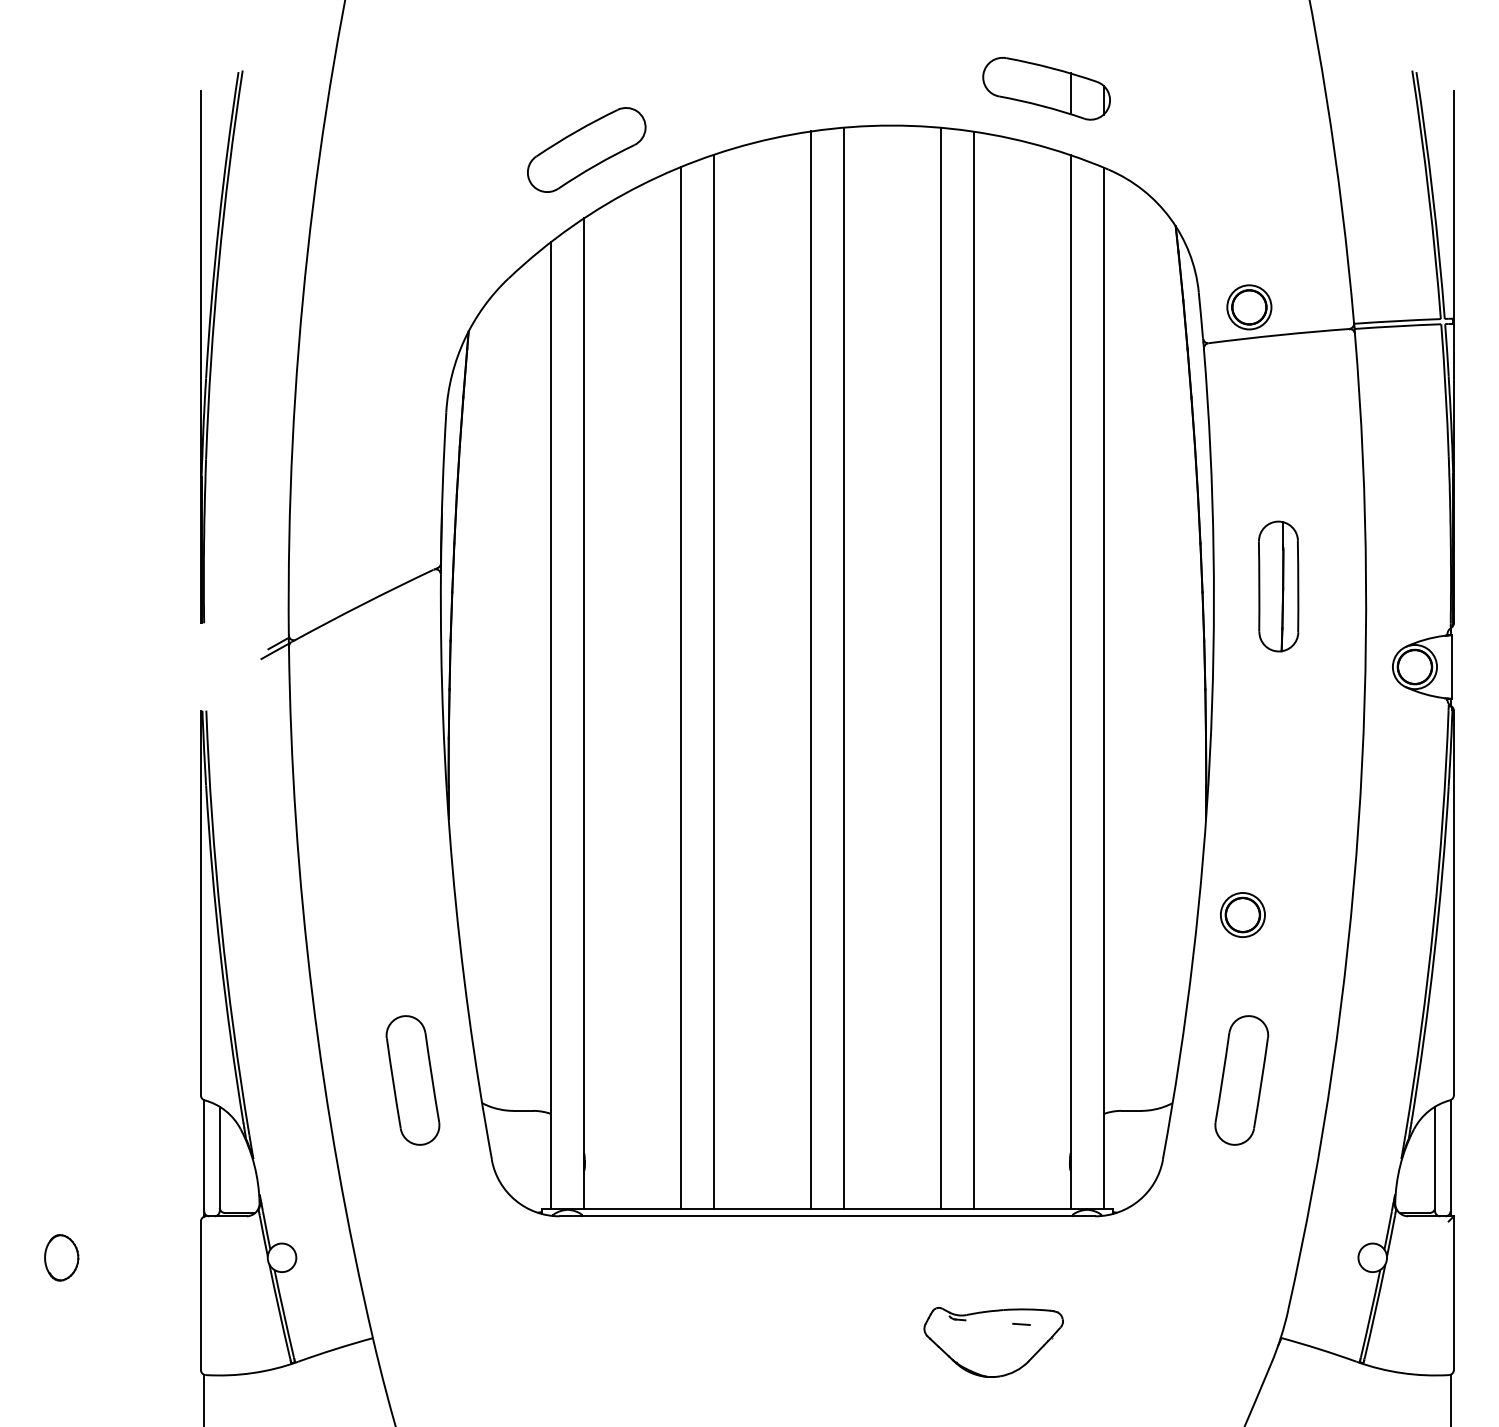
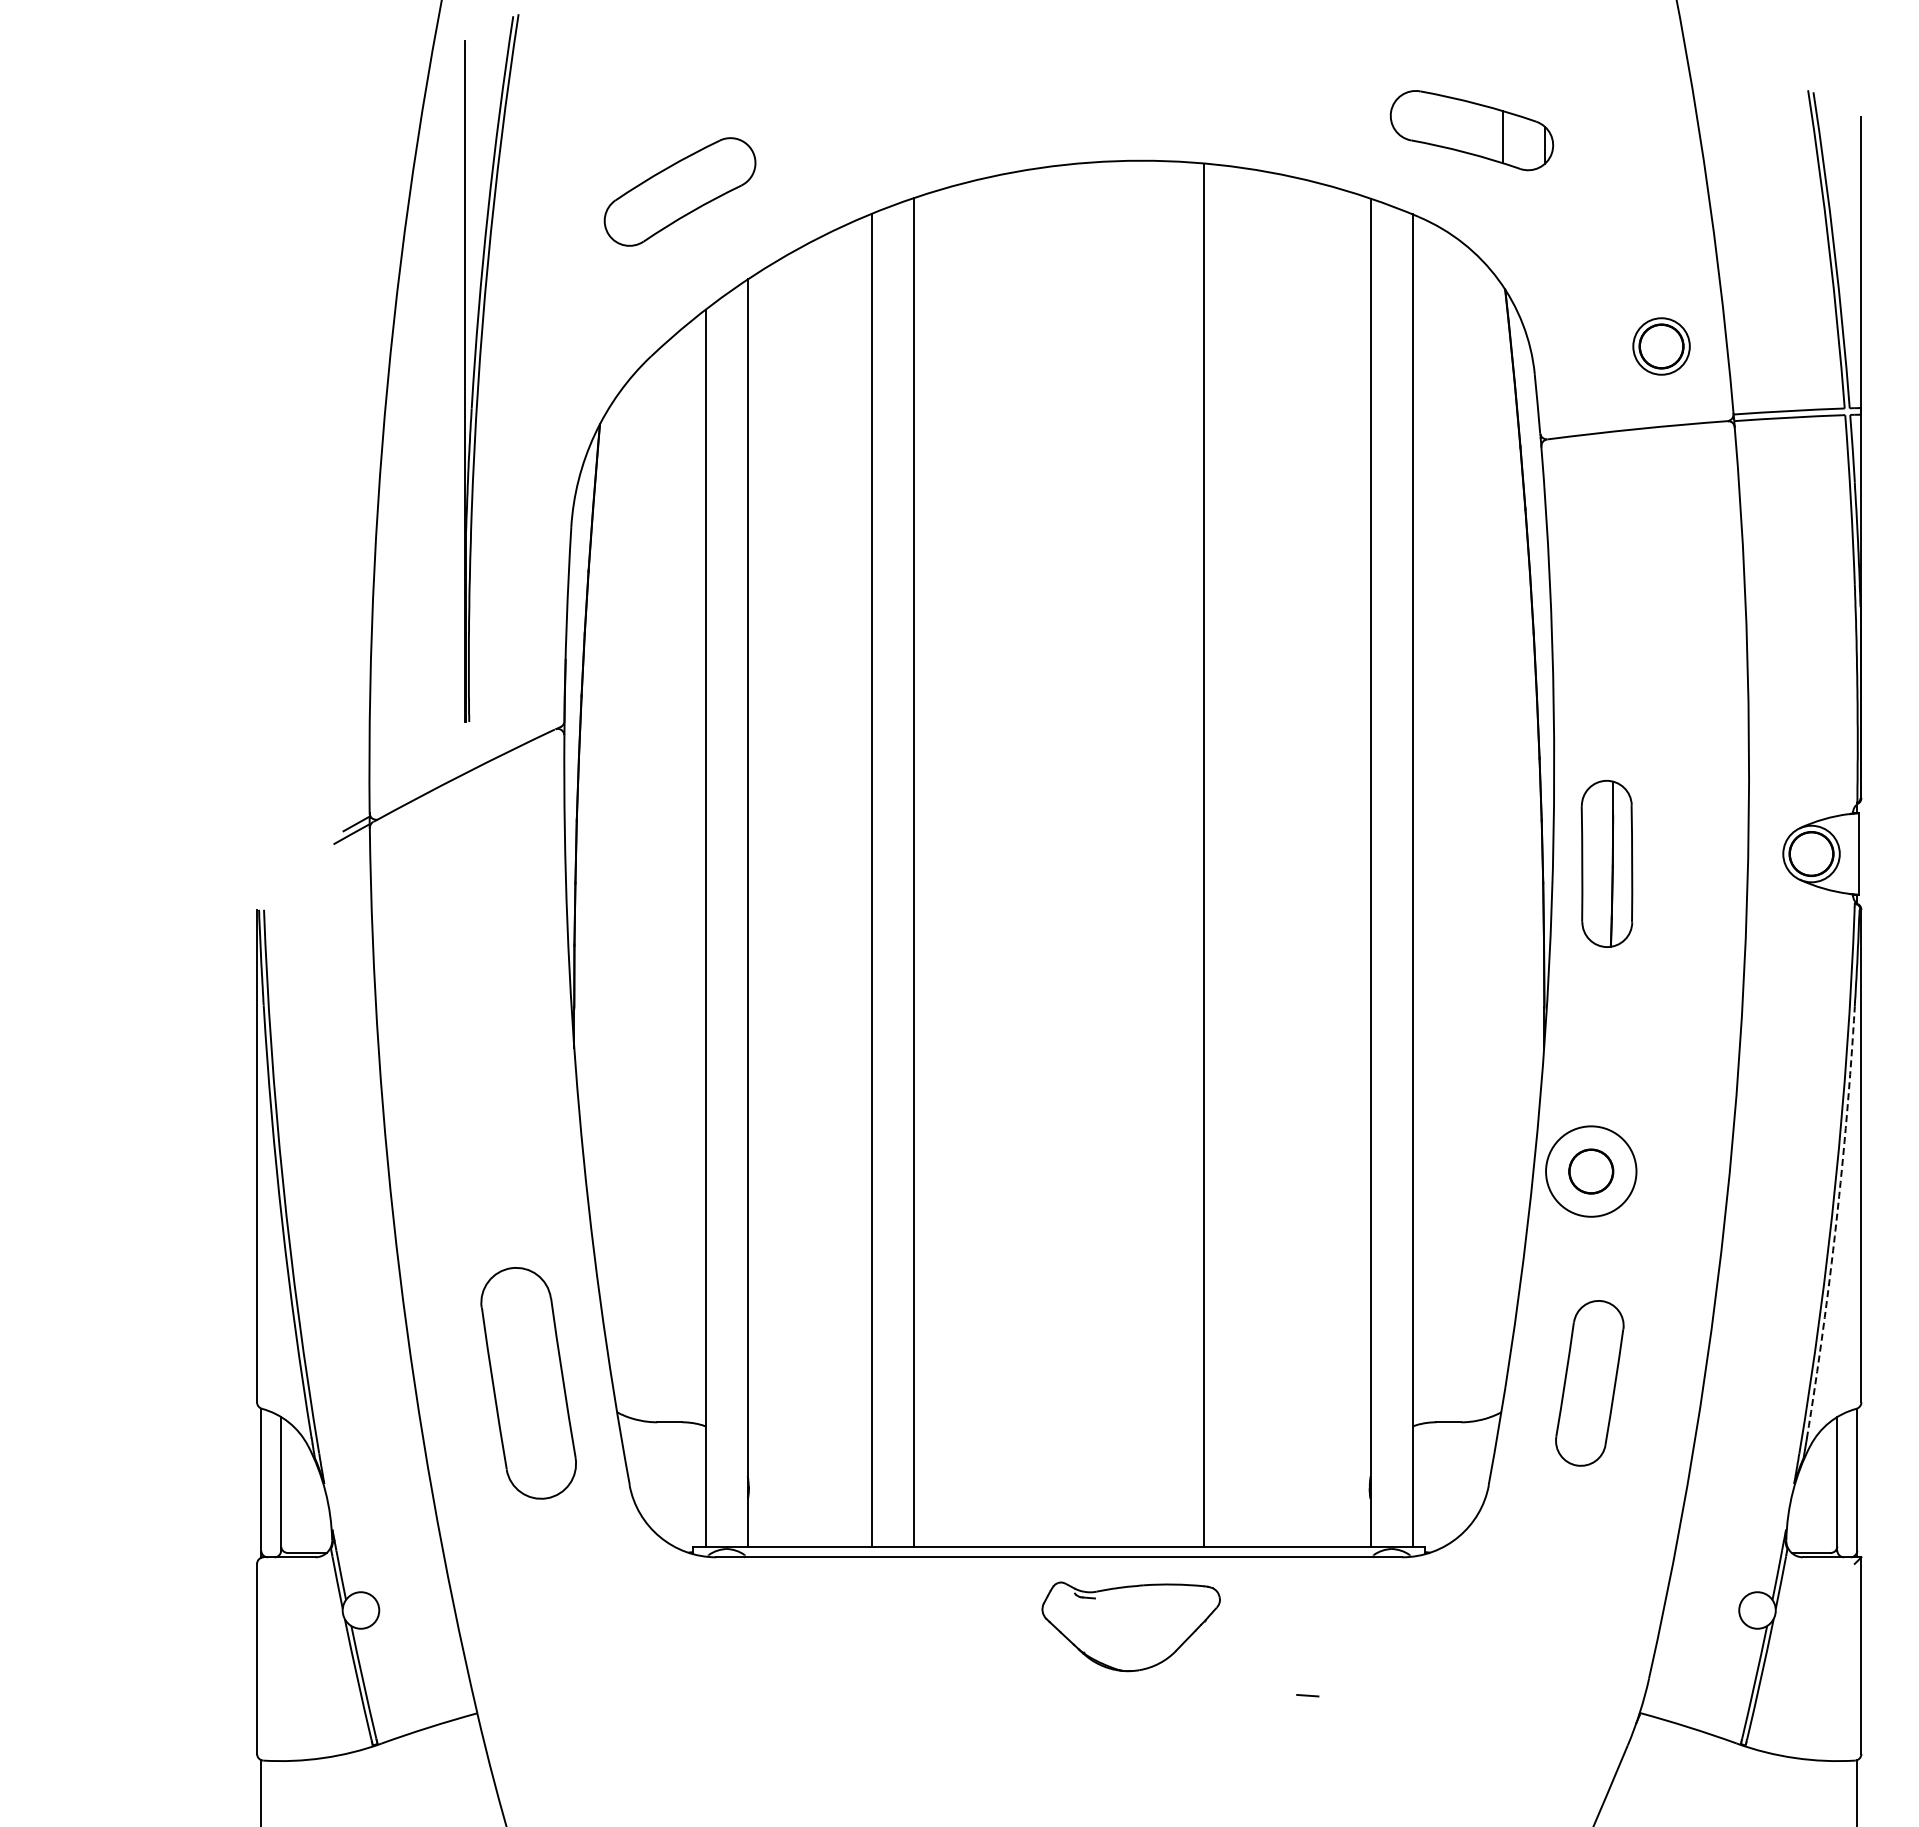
part: (1046, 88) -> (1471, 130), moved
part: (586, 149) -> (679, 191), moved
part: (1249, 307) -> (1661, 346), moved
part: (212, 347) -> (480, 368), moved
part: (1278, 586) -> (1606, 863), moved
line: (844, 668) -> (1080, 855), removed
line: (811, 669) -> (1038, 857), removed
line: (973, 669) -> (1246, 857), removed
circle: (1243, 914) -> (1591, 1171), size x1.6
arc: (1434, 955) -> (1836, 1223), solid -> dashed
part: (412, 1080) -> (528, 1383), size x1.4
part: (61, 1257) -> (78, 1610), removed
part: (993, 1342) -> (1130, 1626), moved

